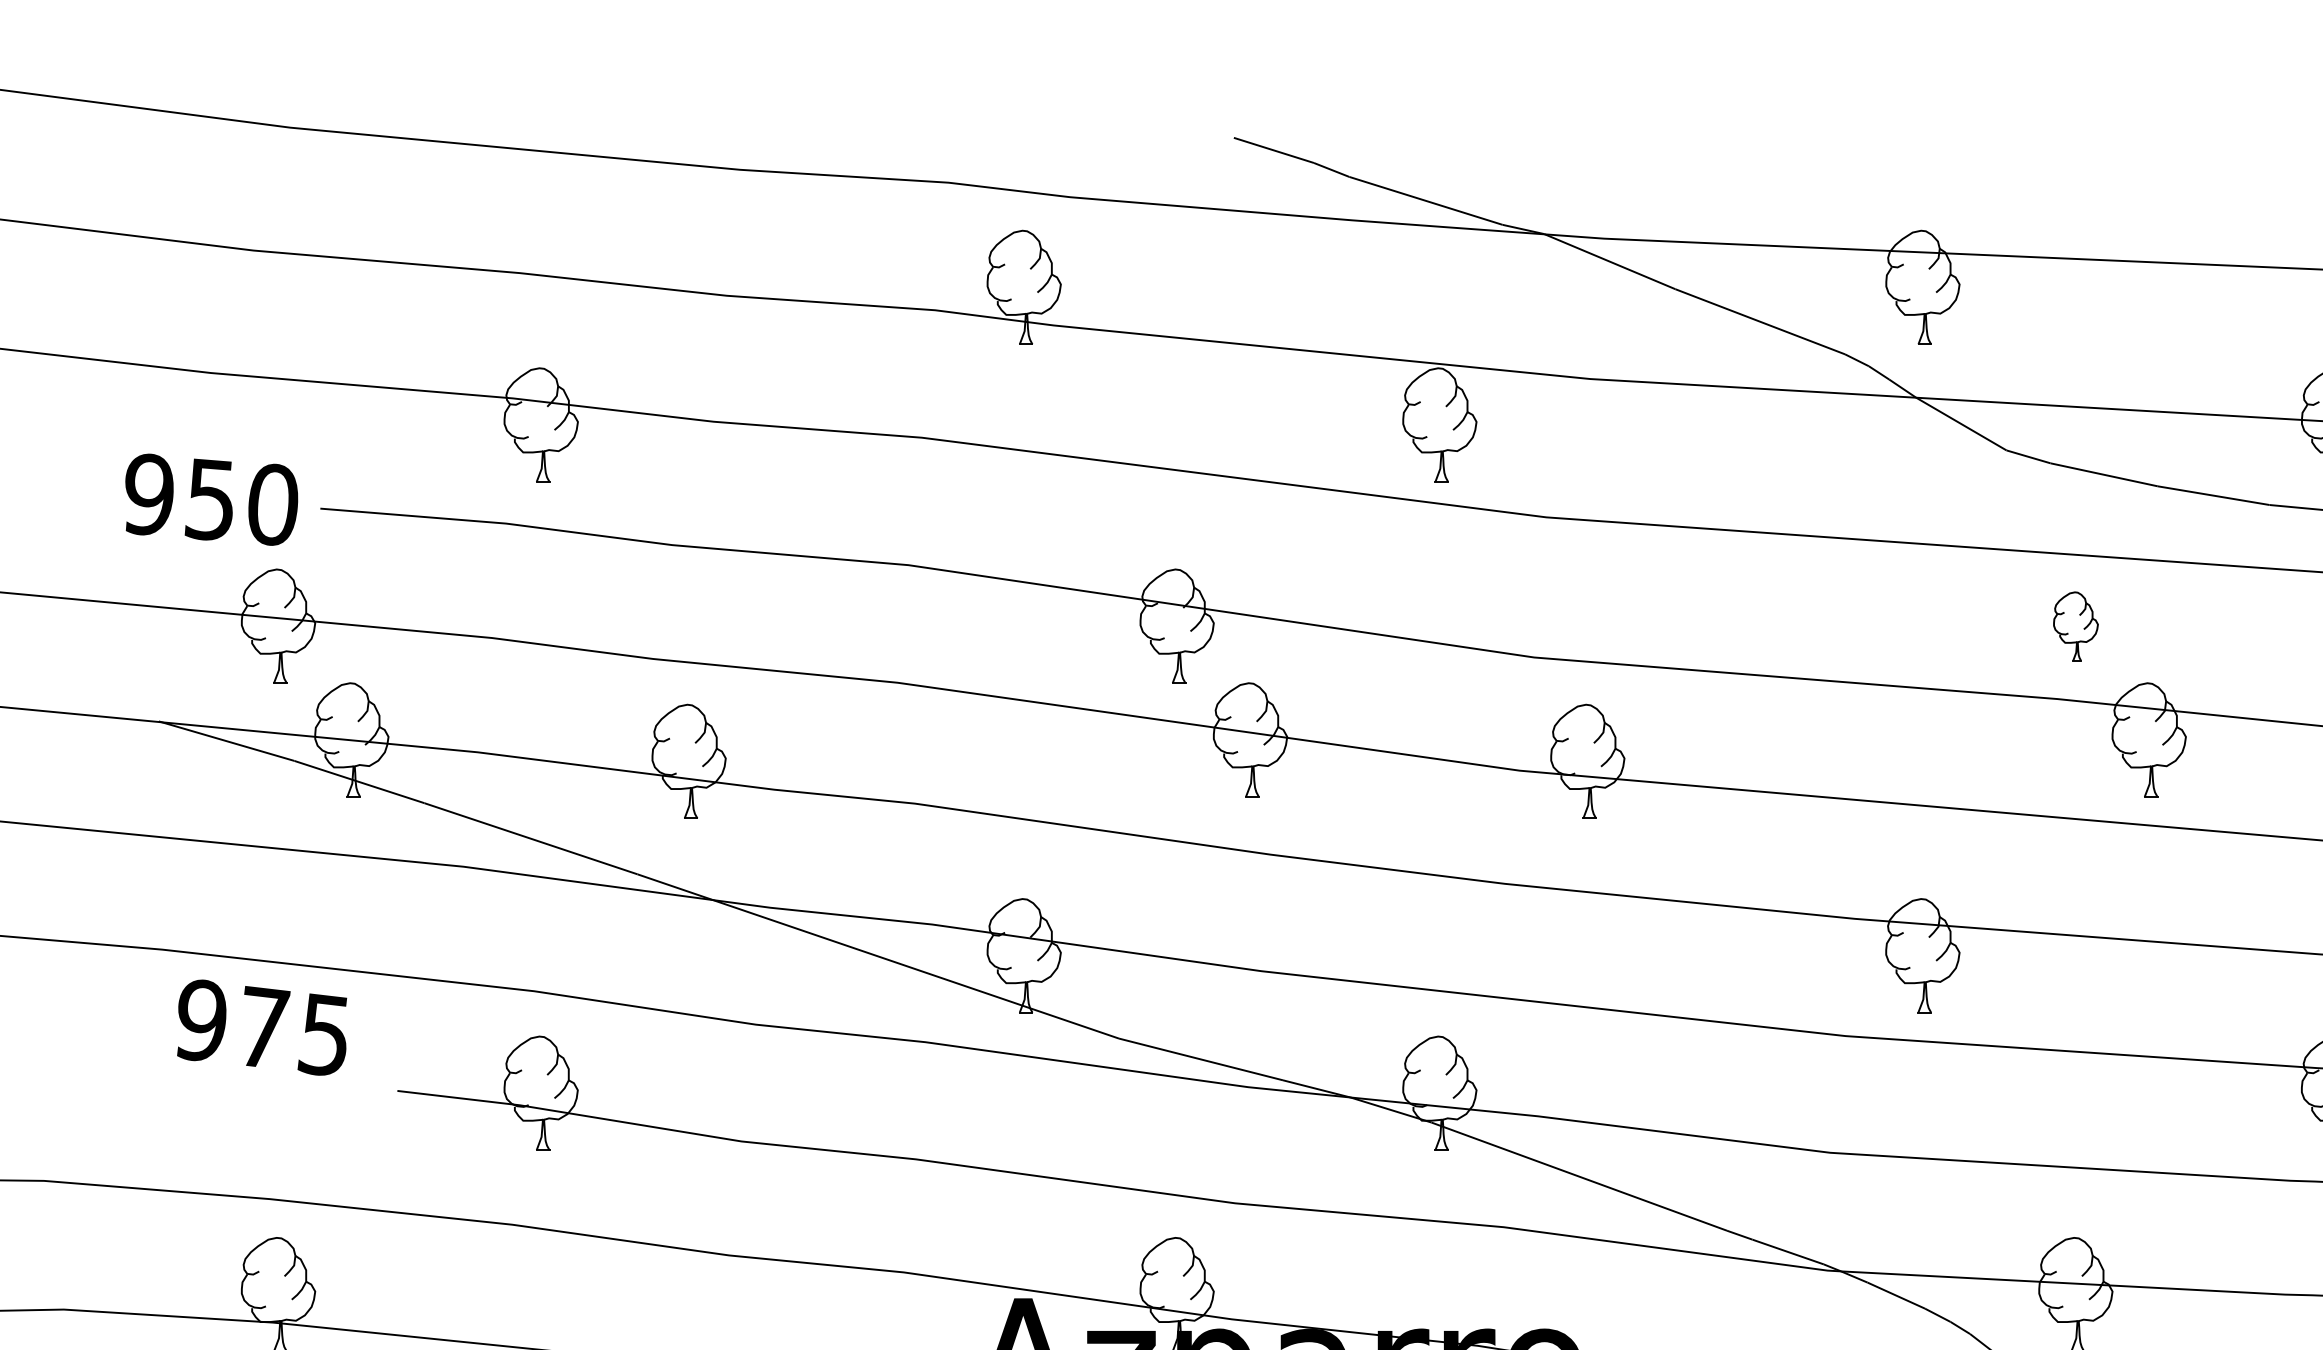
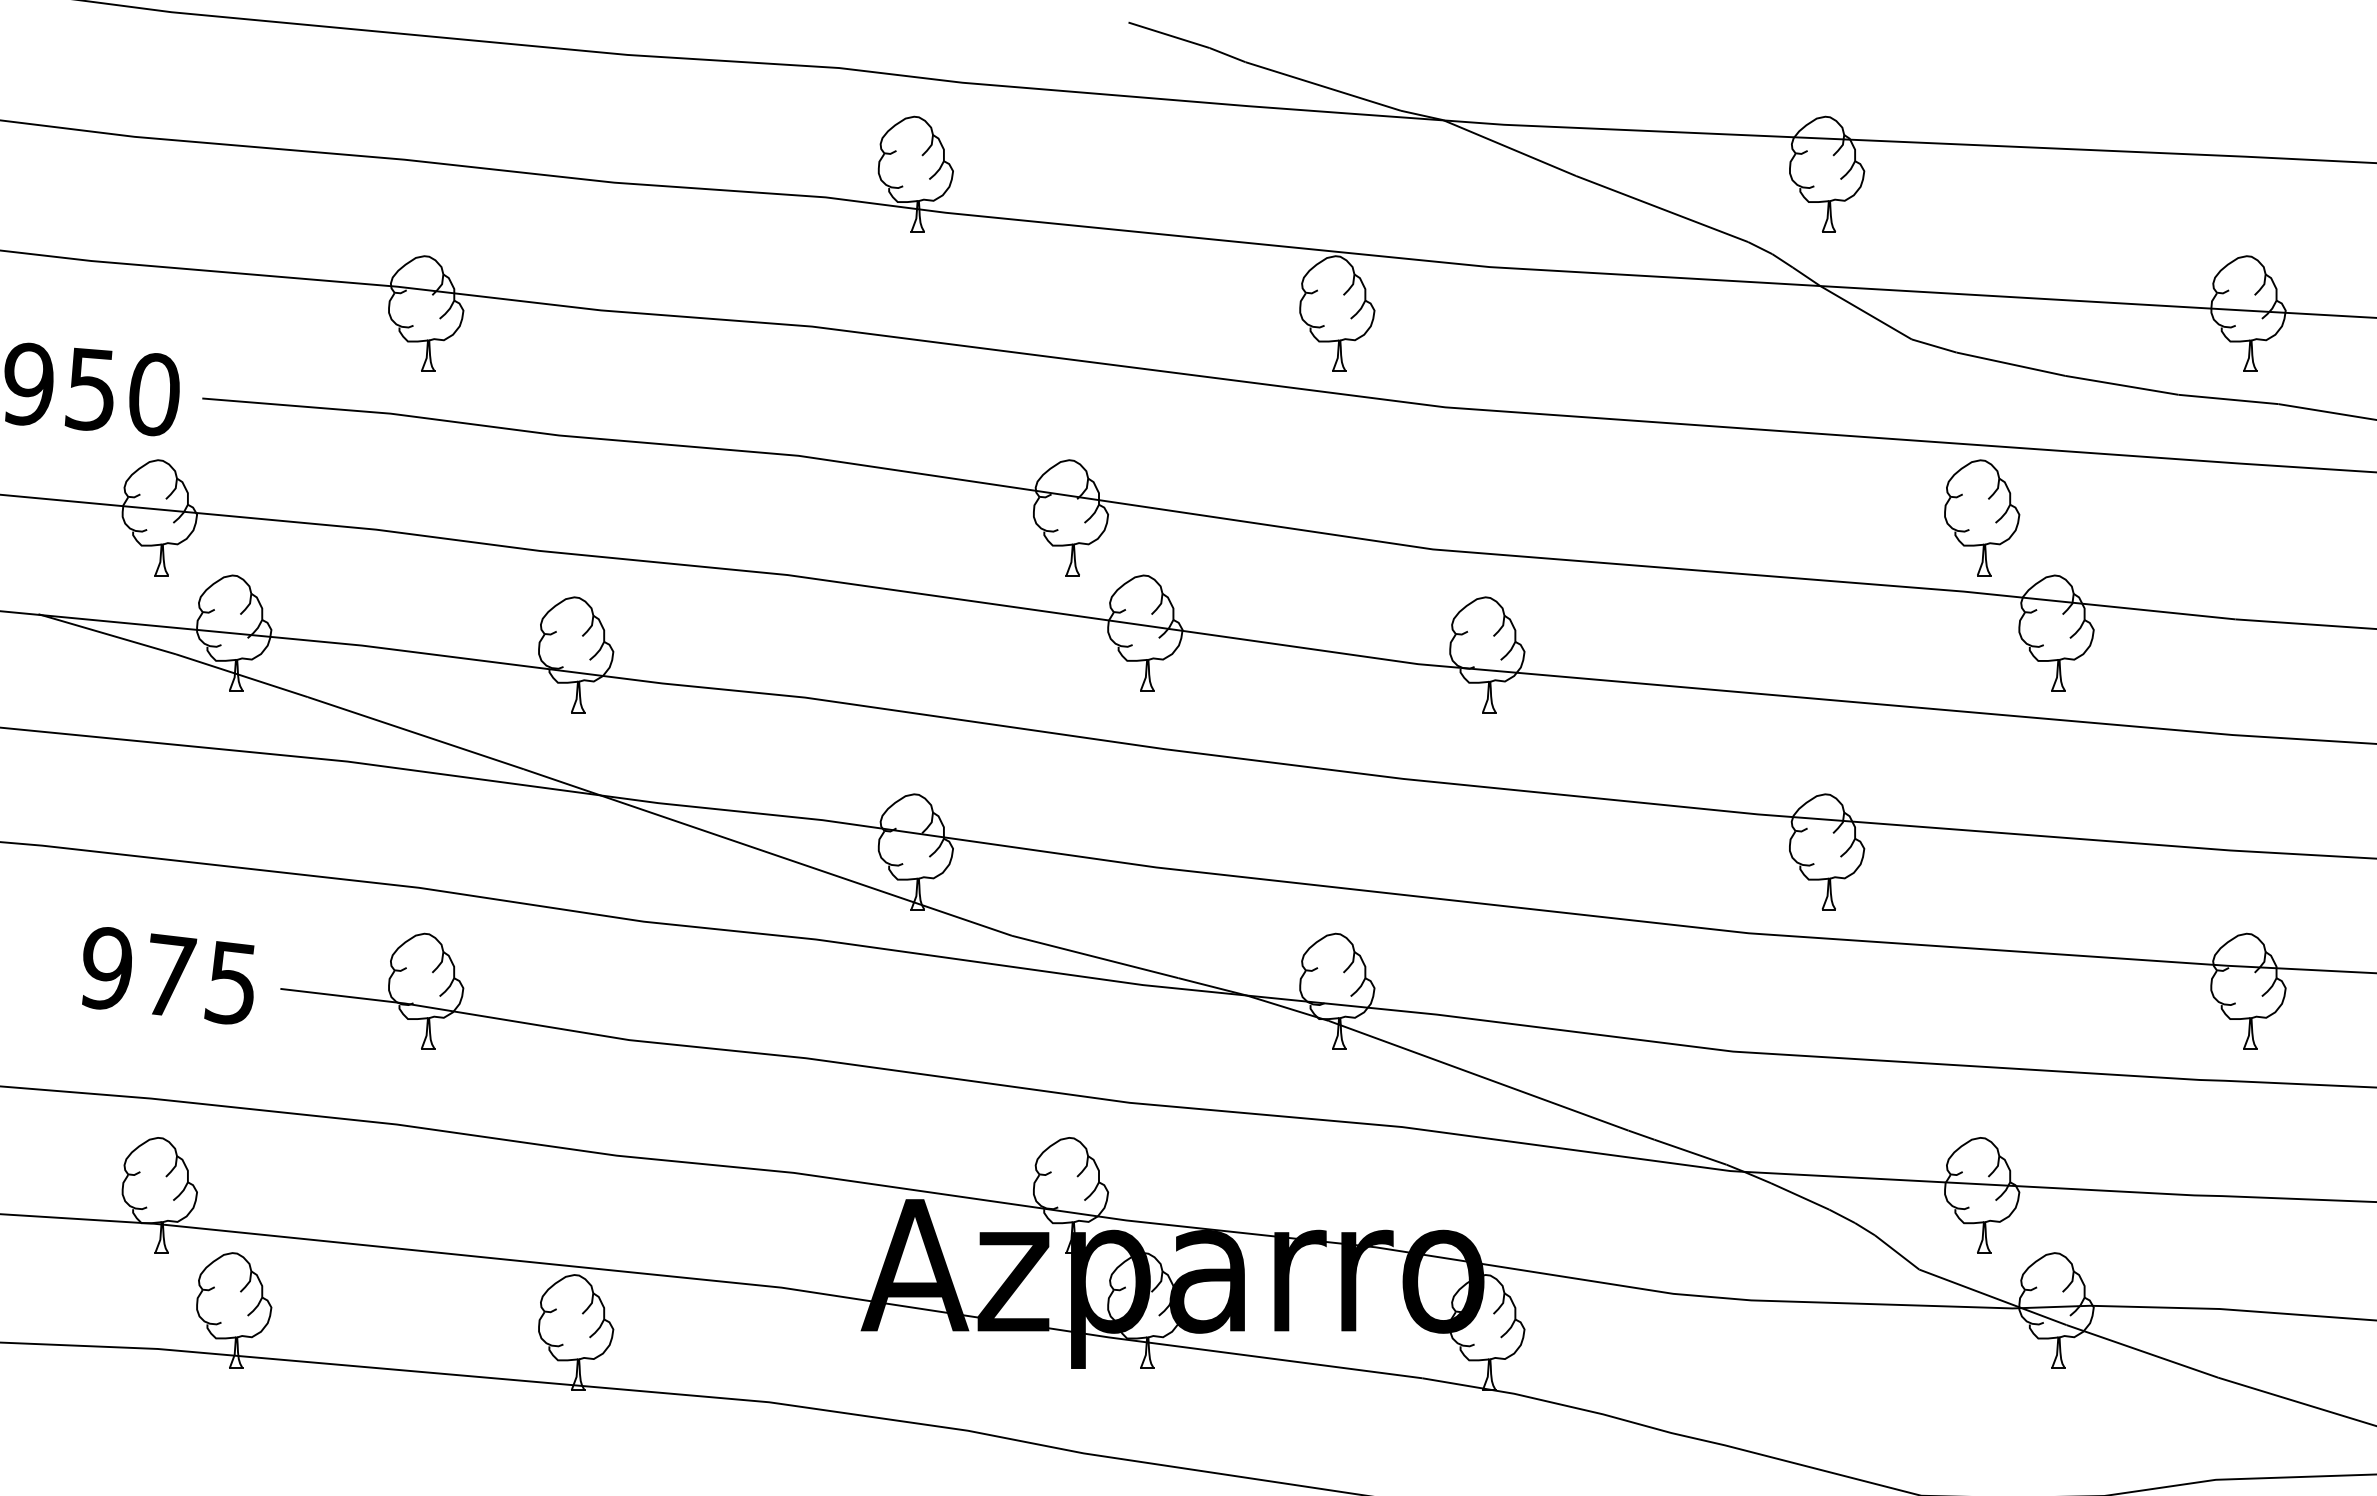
part: (2076, 626) -> (1982, 517), size x1.67
text: (262, 1027) -> (168, 975), moved

